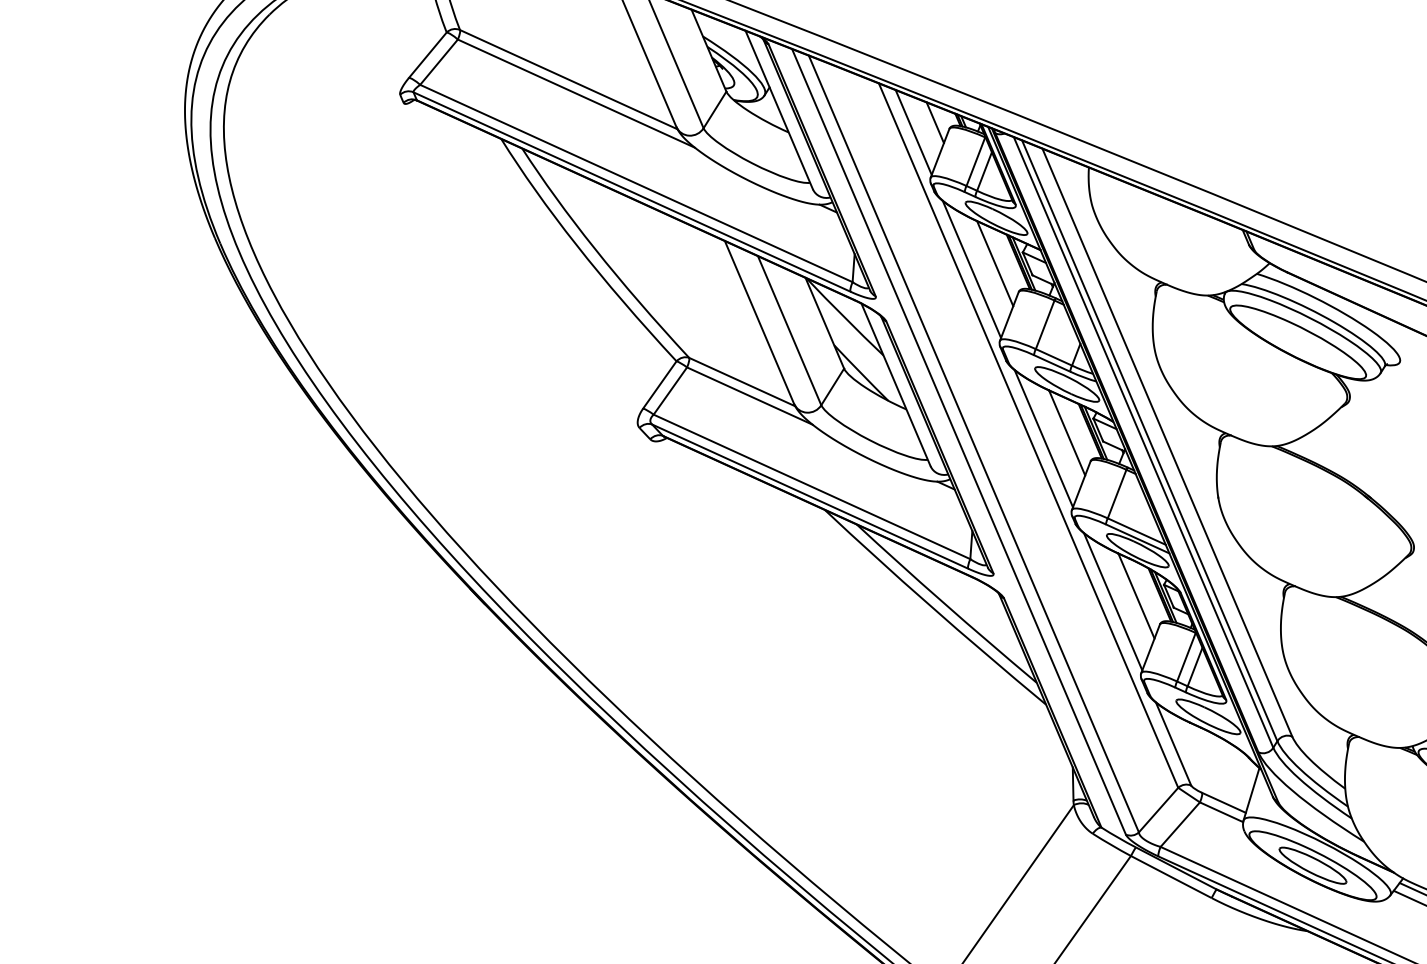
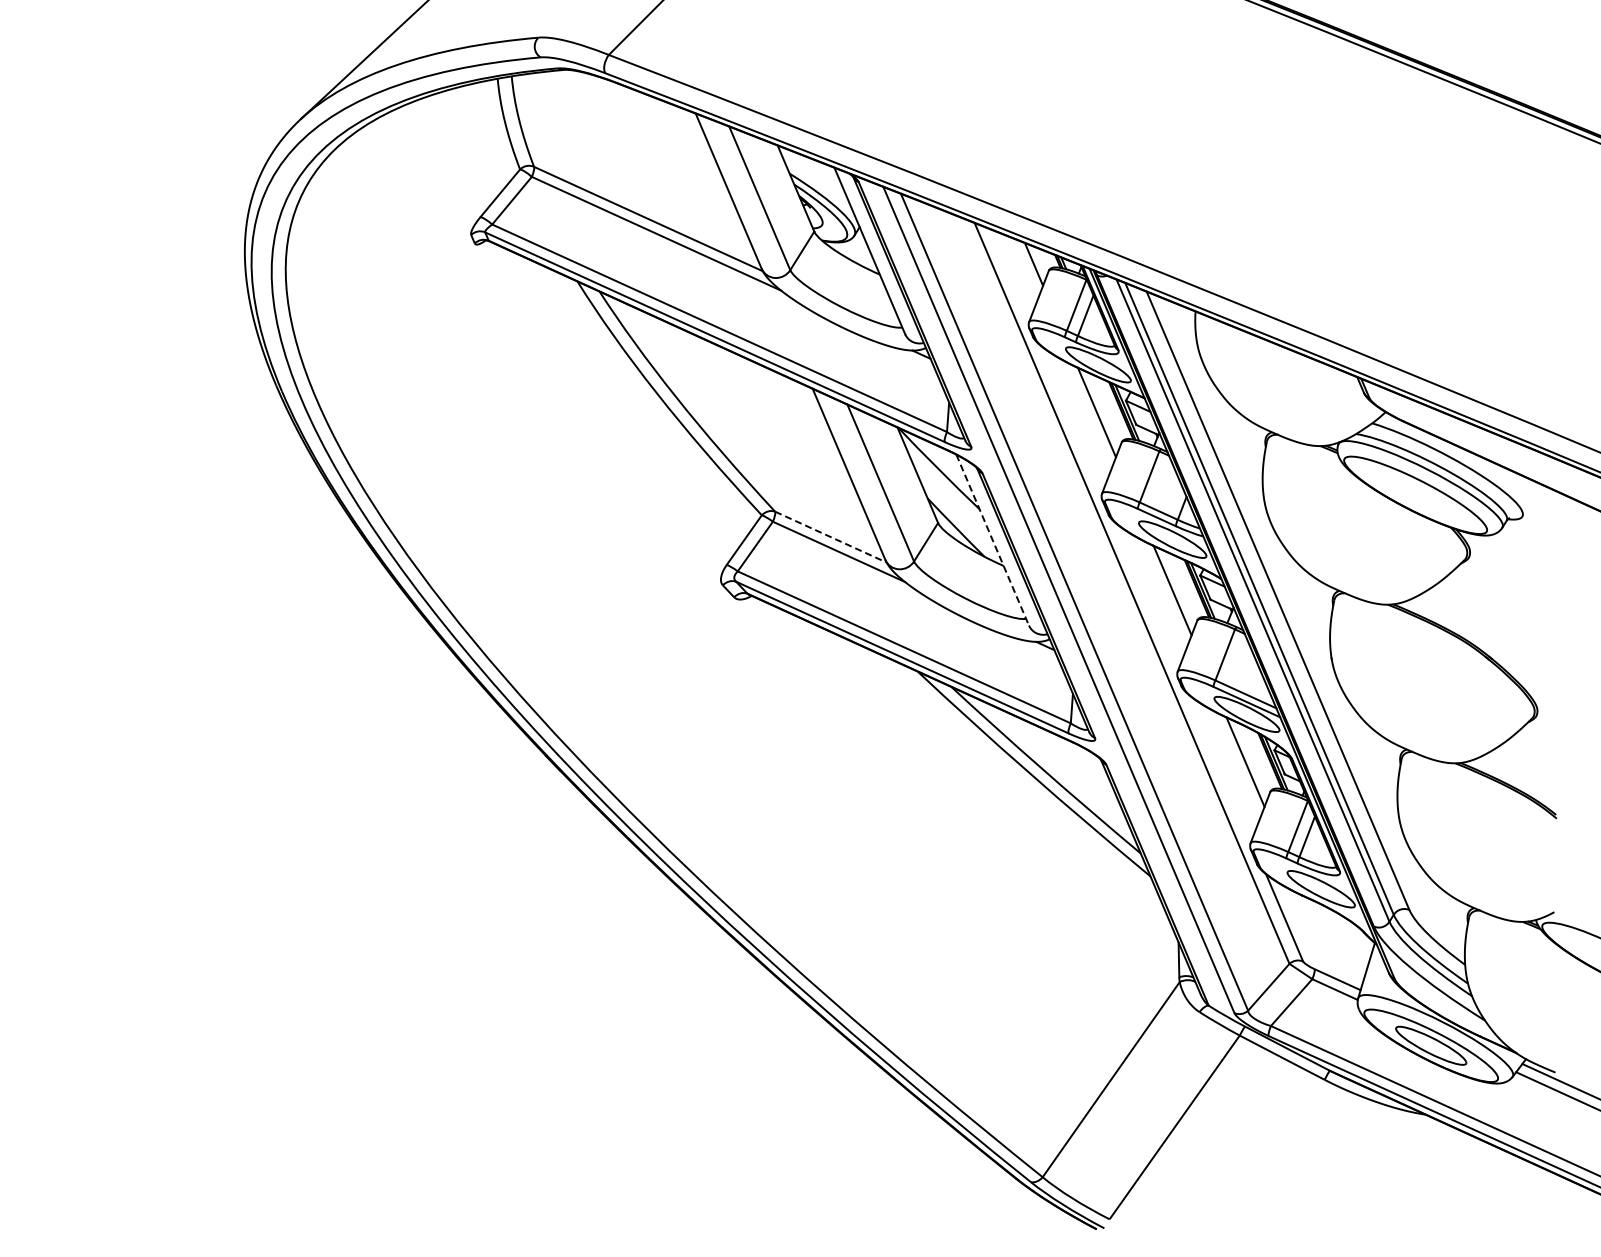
line: (913, 132) -> (1011, 274), removed
line: (971, 269) -> (1072, 418), removed
line: (742, 382) -> (831, 537), solid -> dashed
line: (895, 385) -> (992, 540), solid -> dashed
line: (1043, 438) -> (1147, 596), removed
line: (1112, 602) -> (1220, 768), removed

